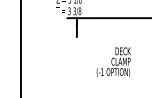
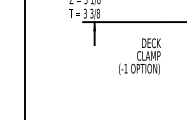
text: (113, 62) -> (139, 56), moved

